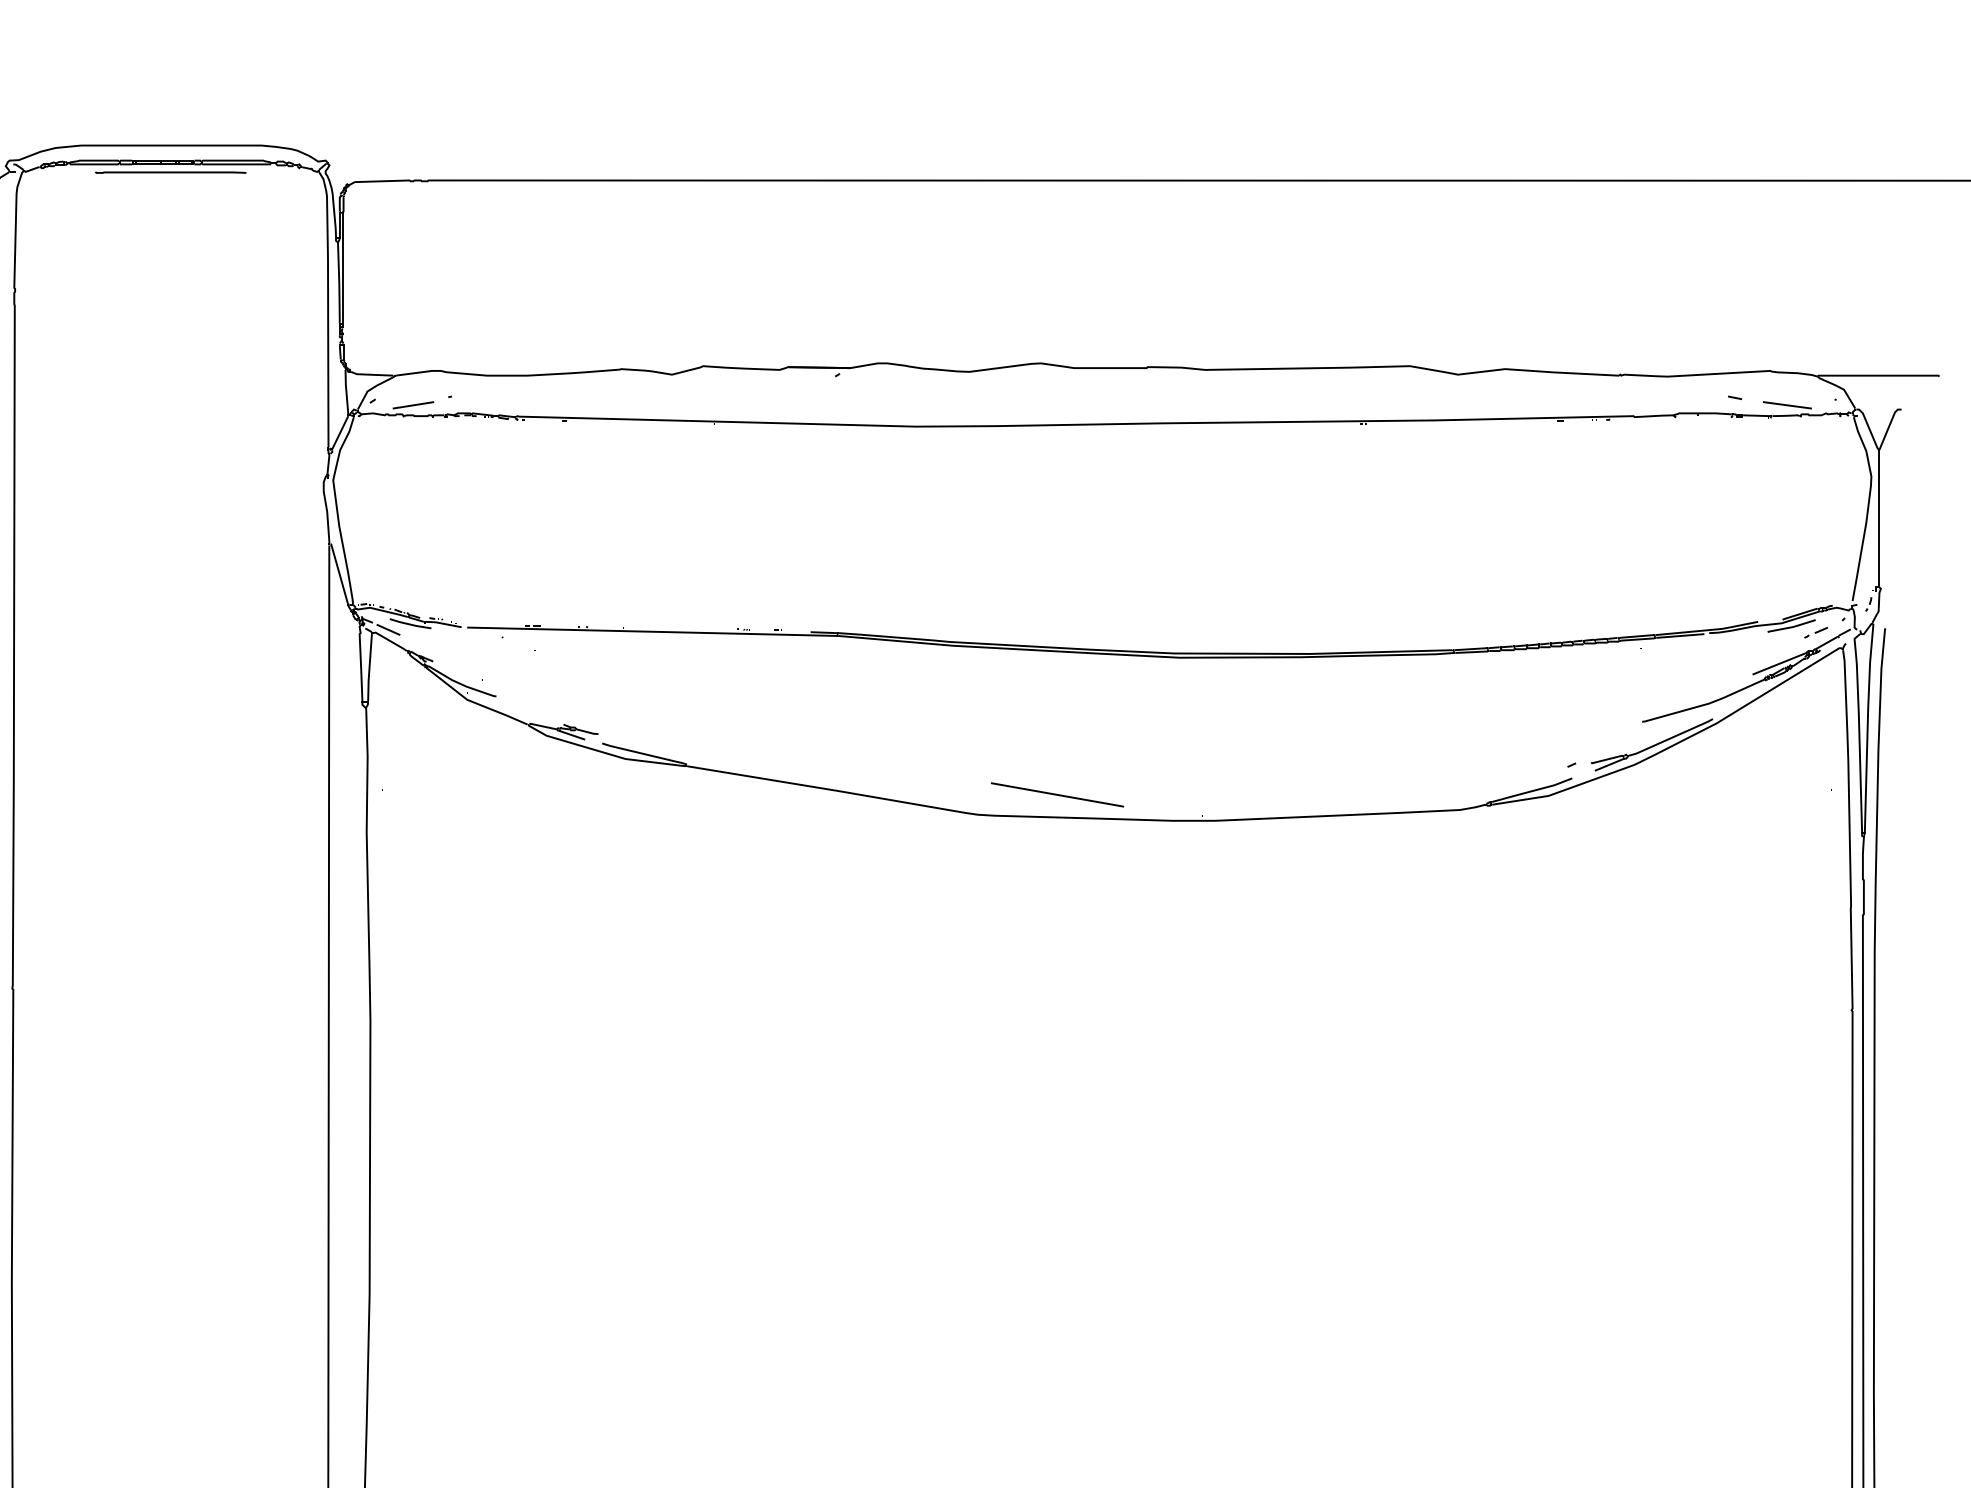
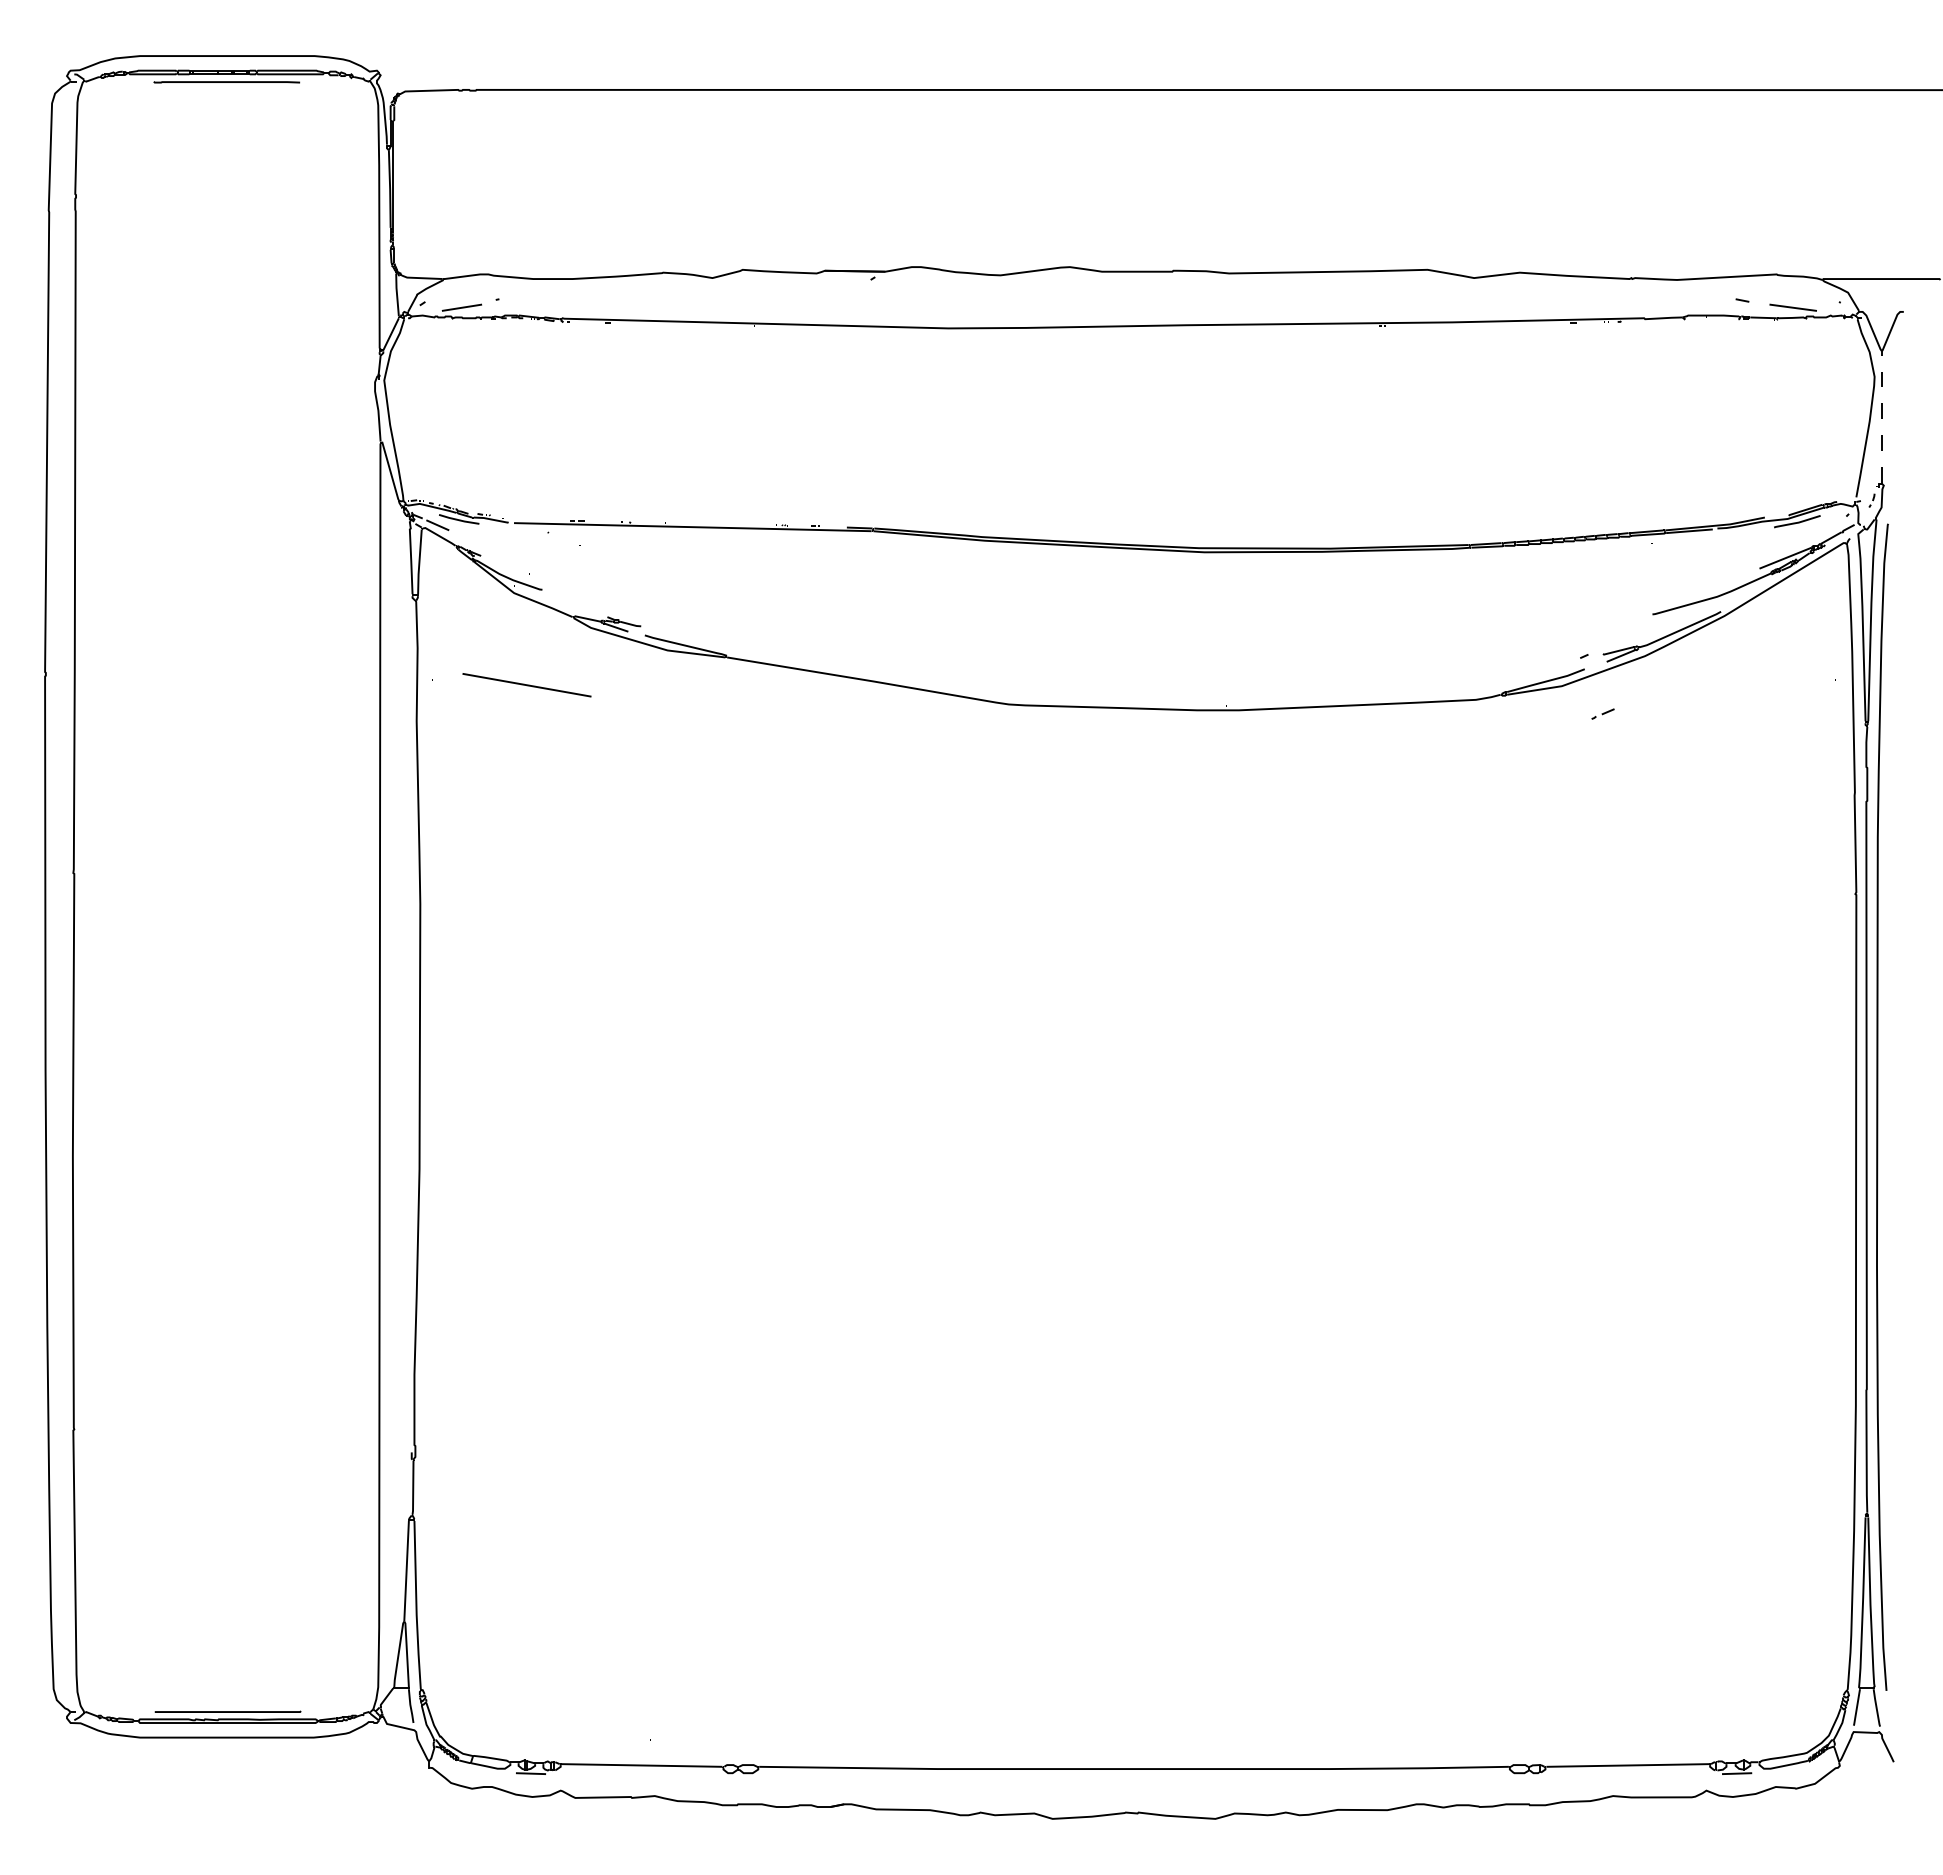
line: (1878, 518) -> (1881, 417), solid -> dashed
part: (1815, 632) -> (1602, 713), moved
line: (1056, 795) -> (526, 685), moved

